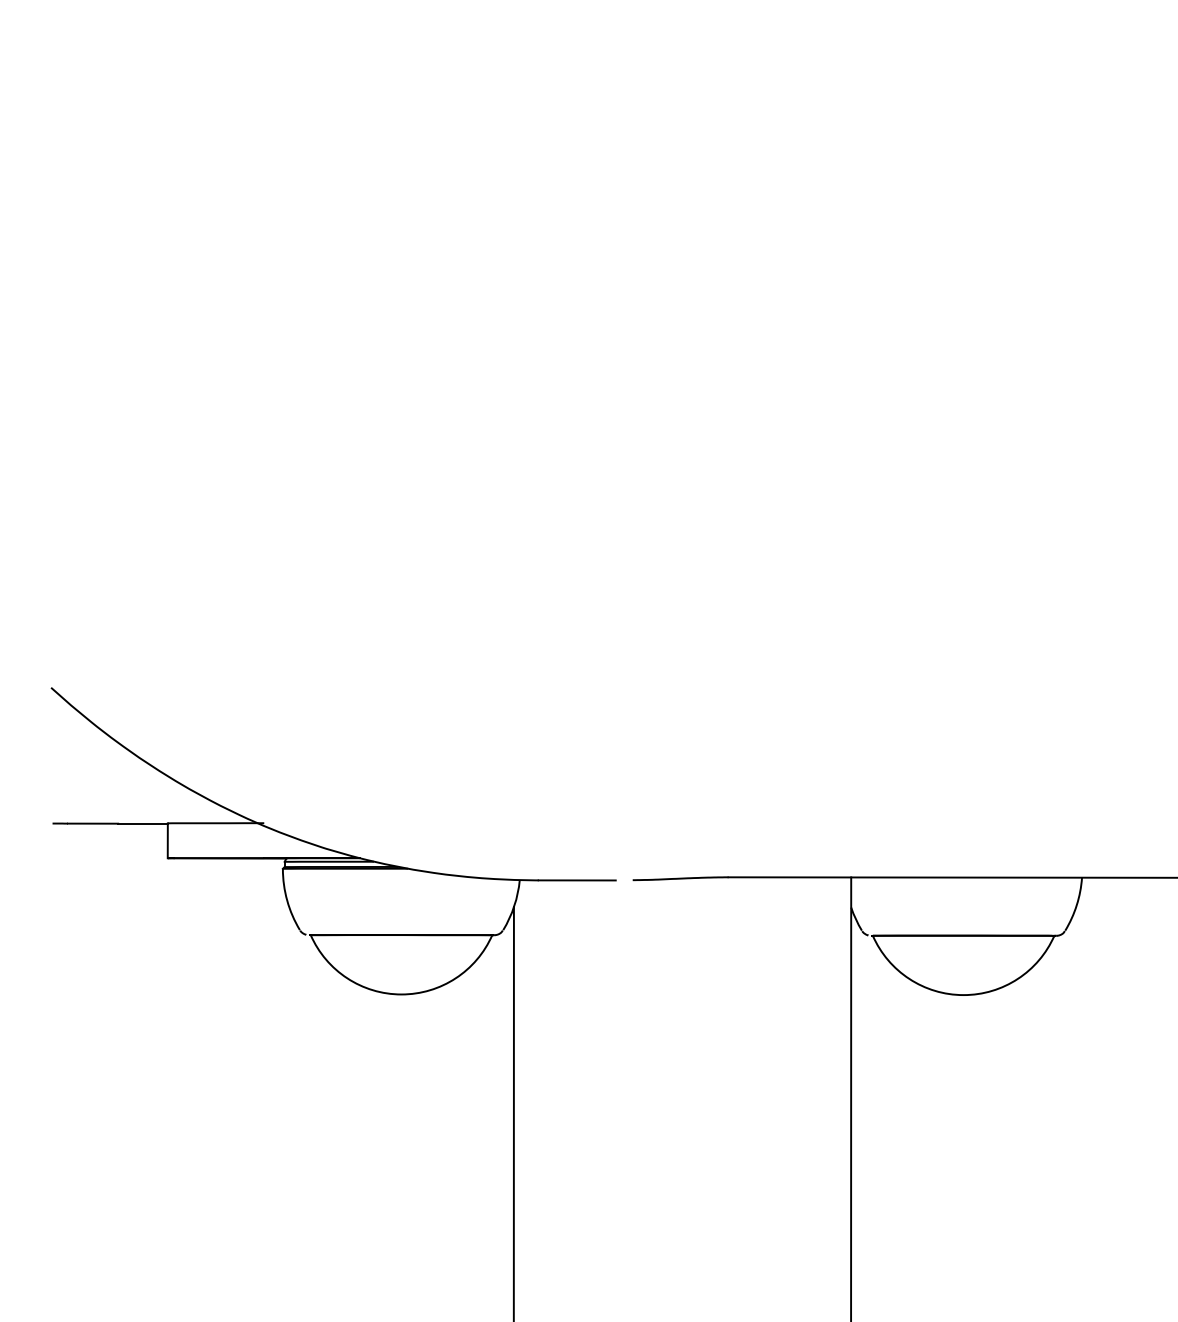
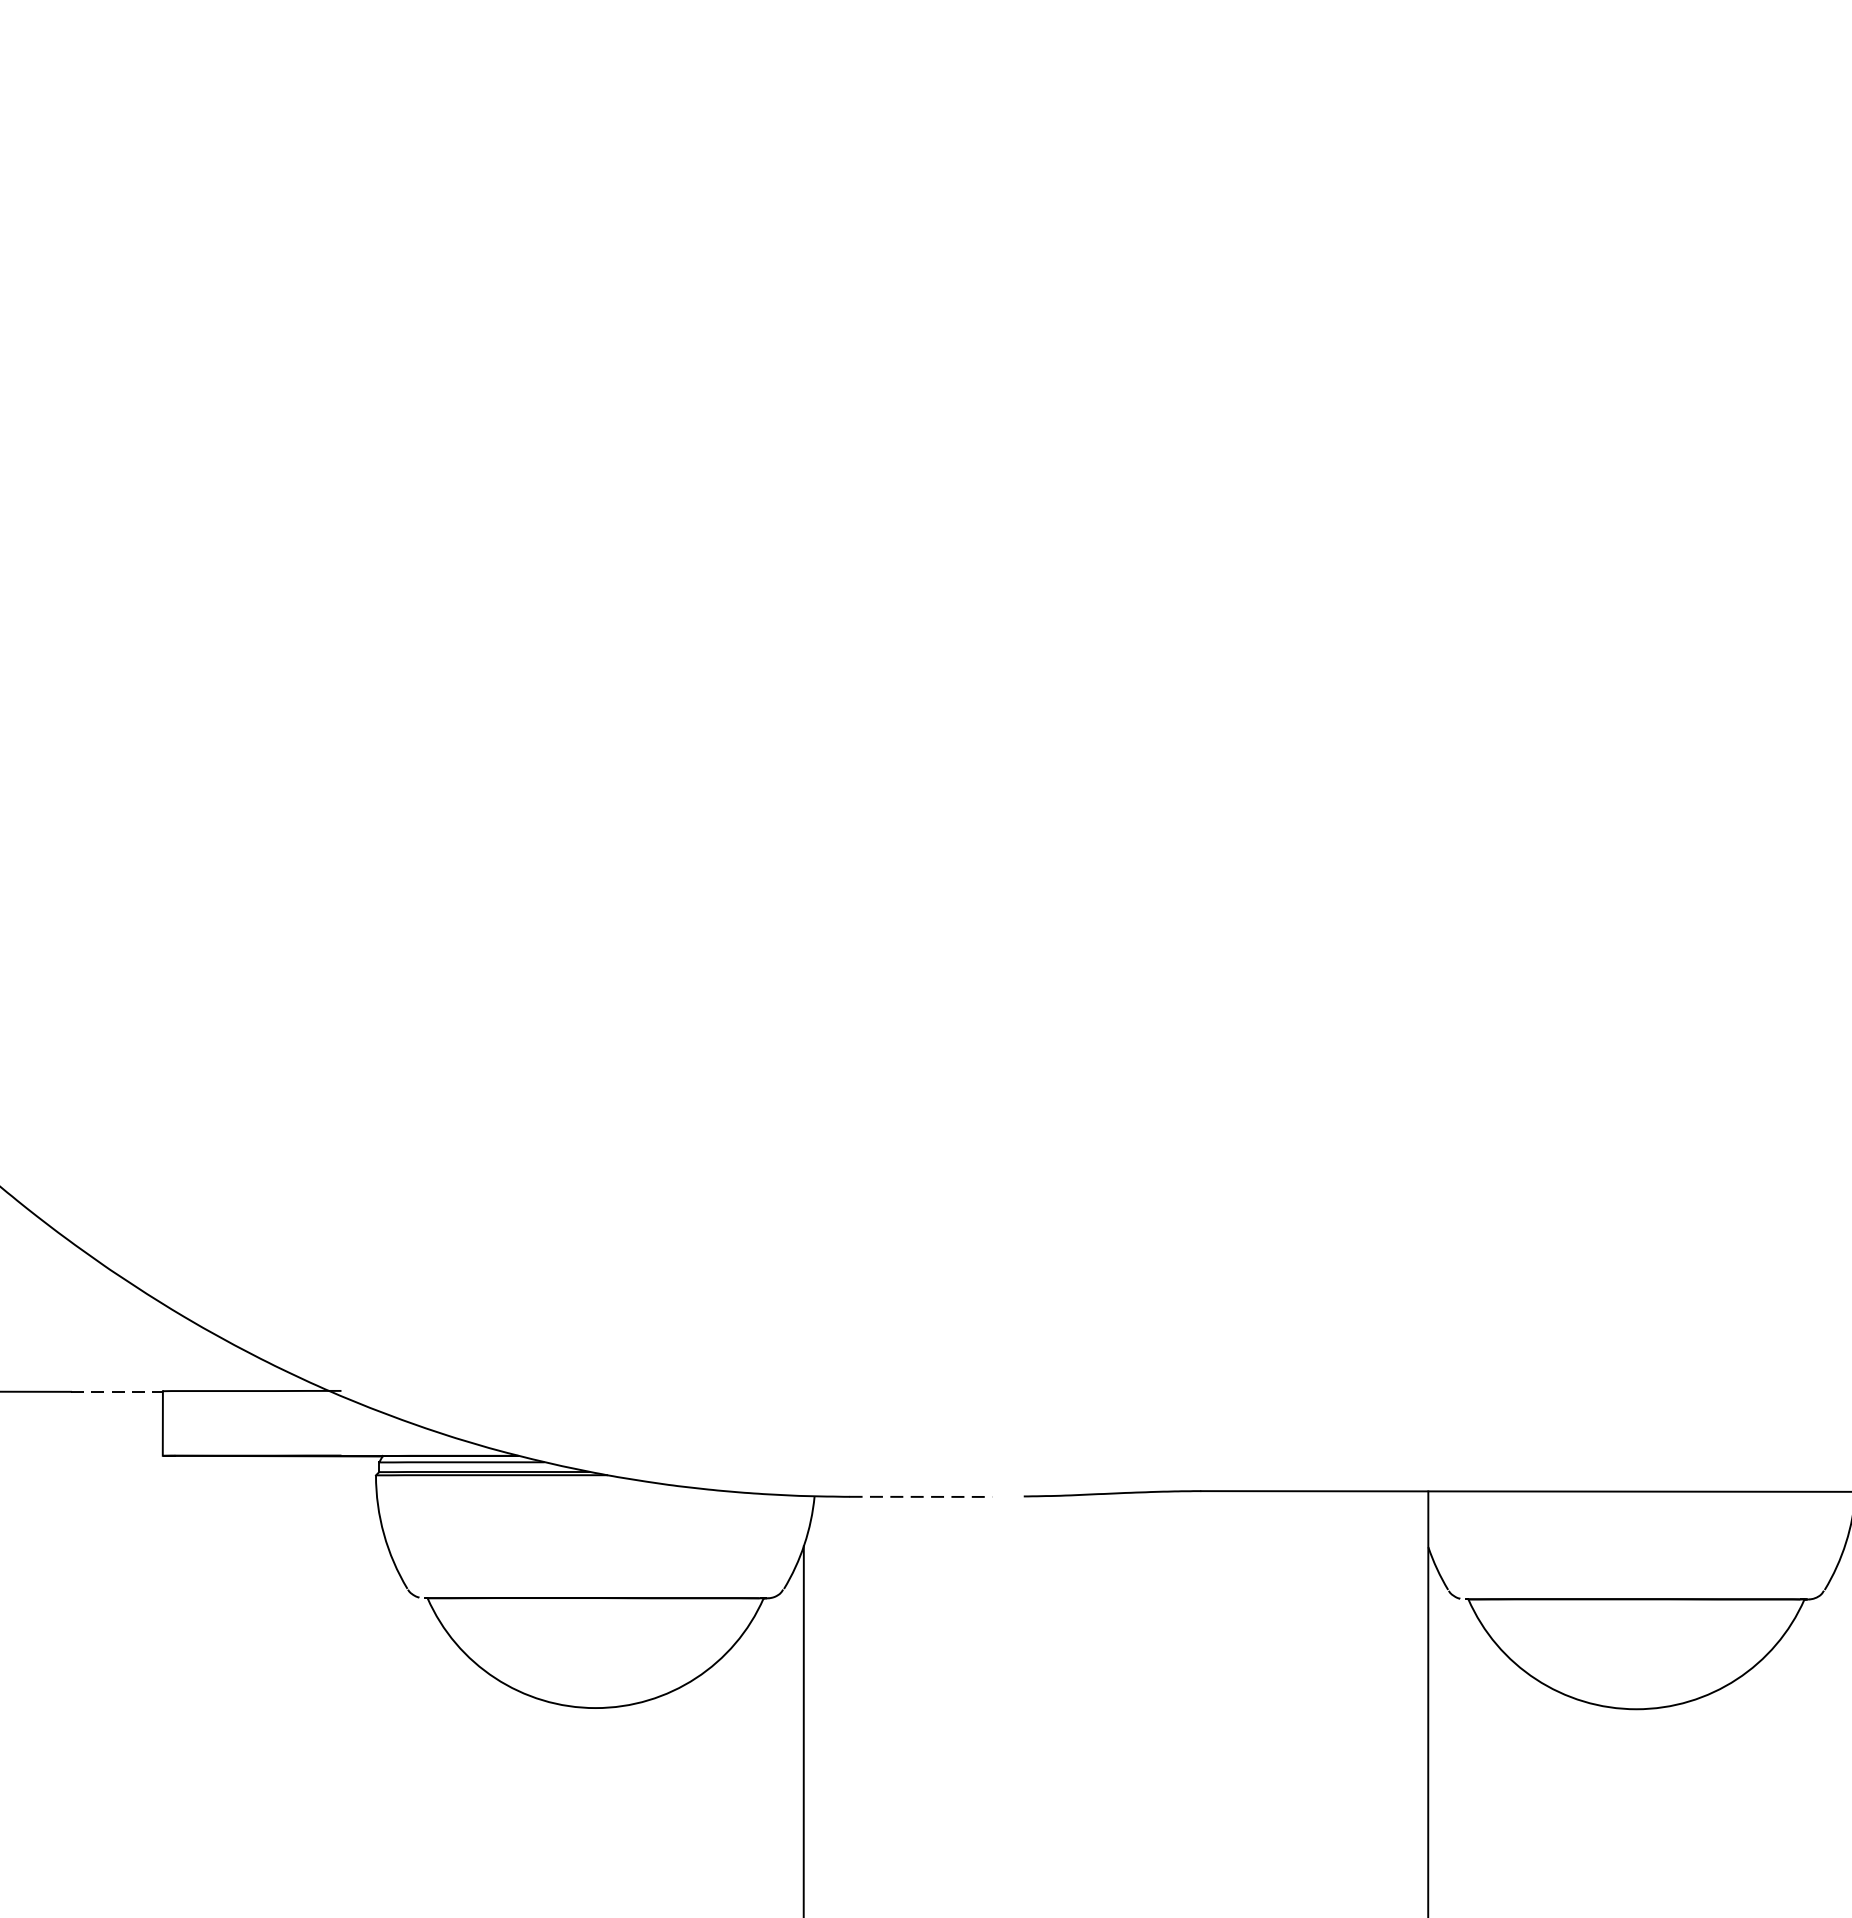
line: (143, 823) -> (117, 1391), solid -> dashed
line: (577, 880) -> (921, 1497), solid -> dashed

